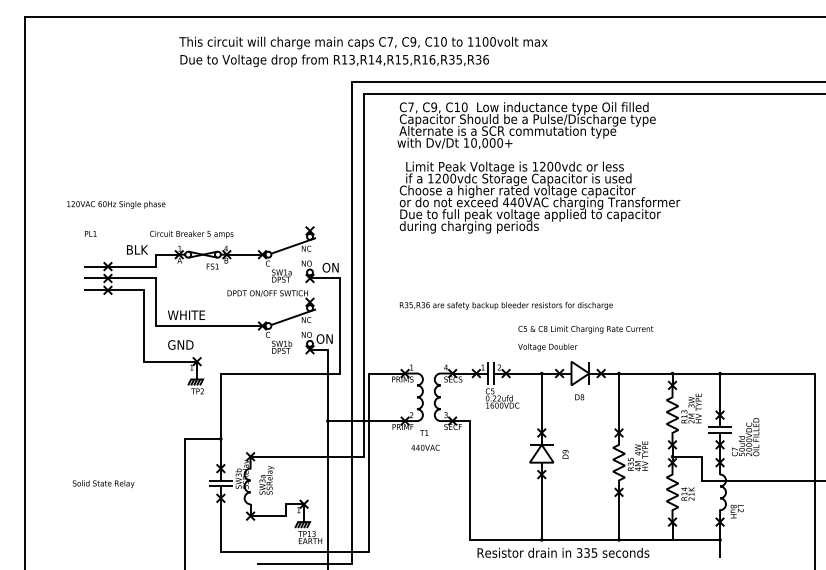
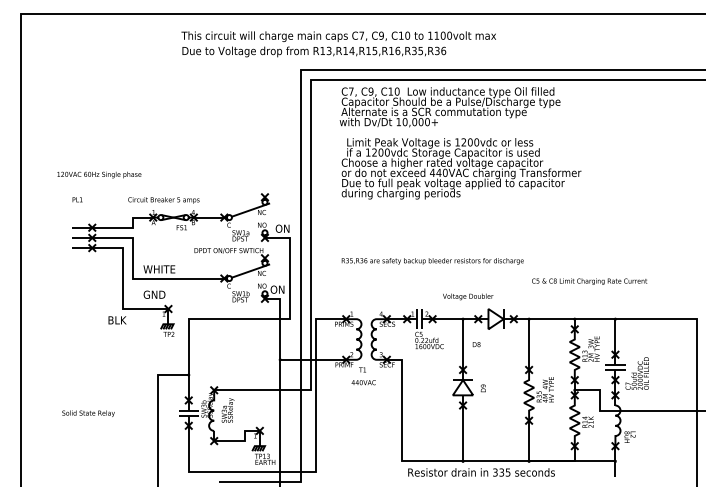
text: (363, 51) -> (338, 43), moved
text: (137, 249) -> (117, 319), moved
text: (585, 329) -> (589, 281), moved
text: (579, 397) -> (476, 344), moved

